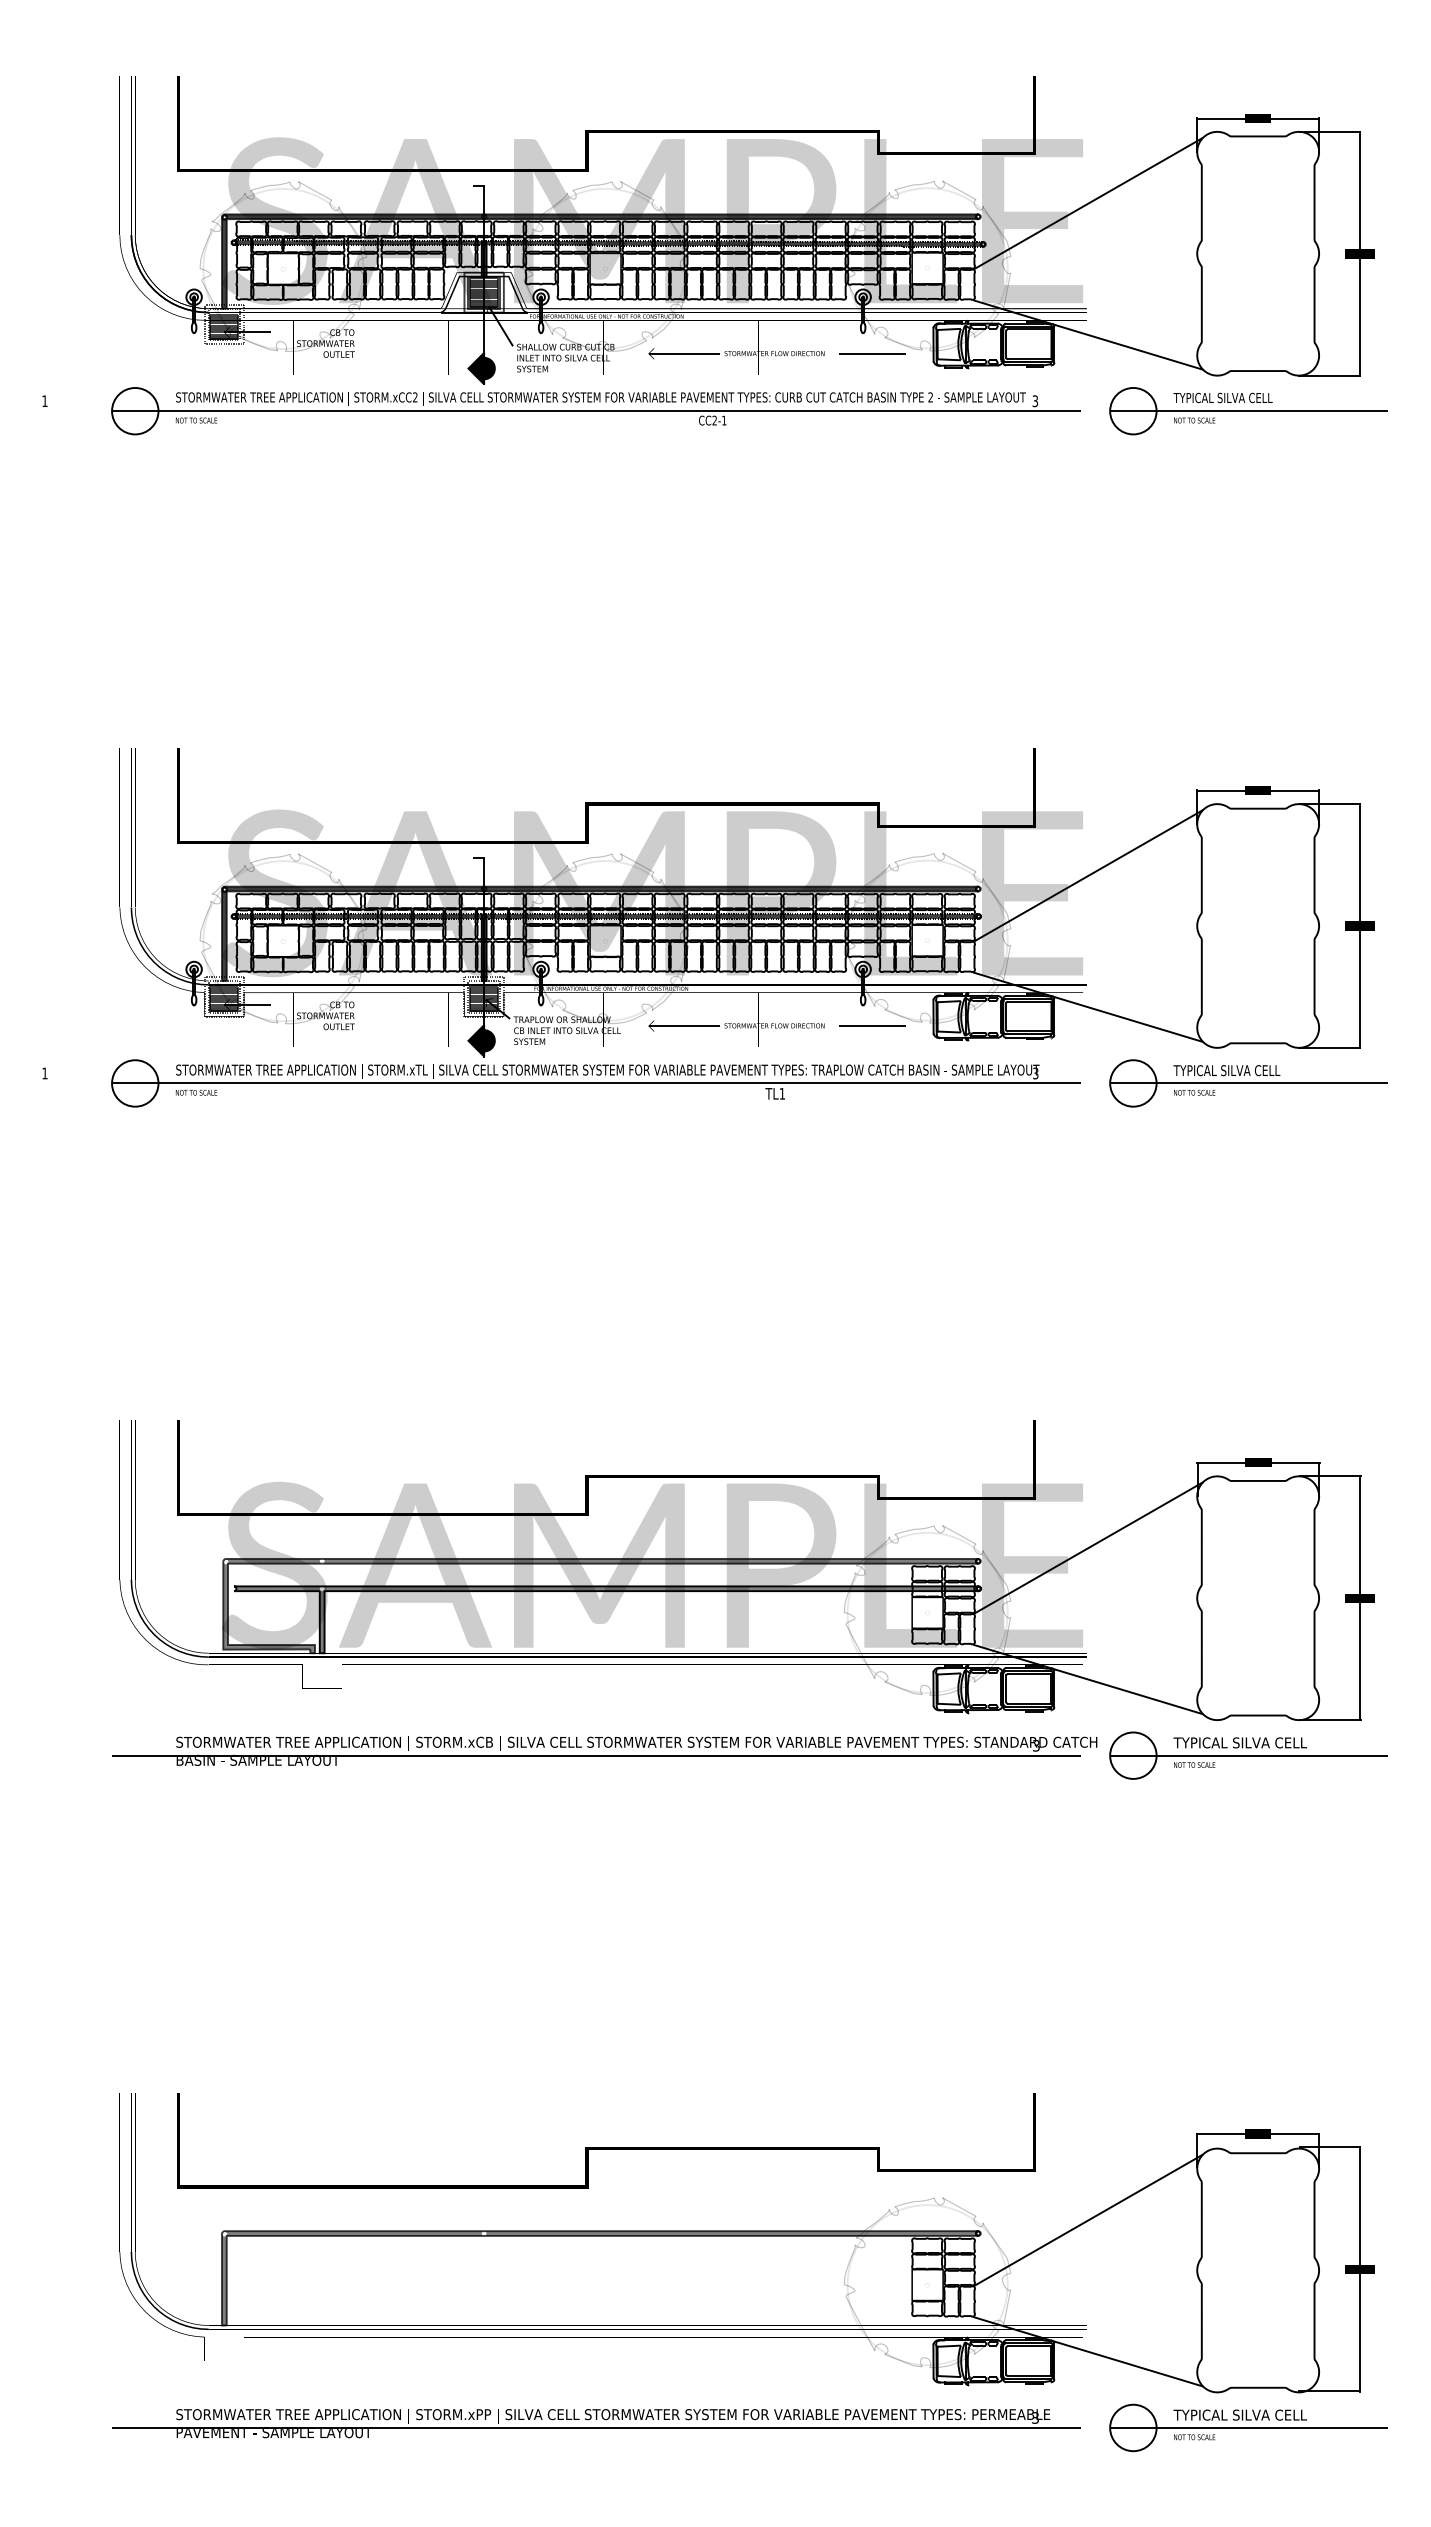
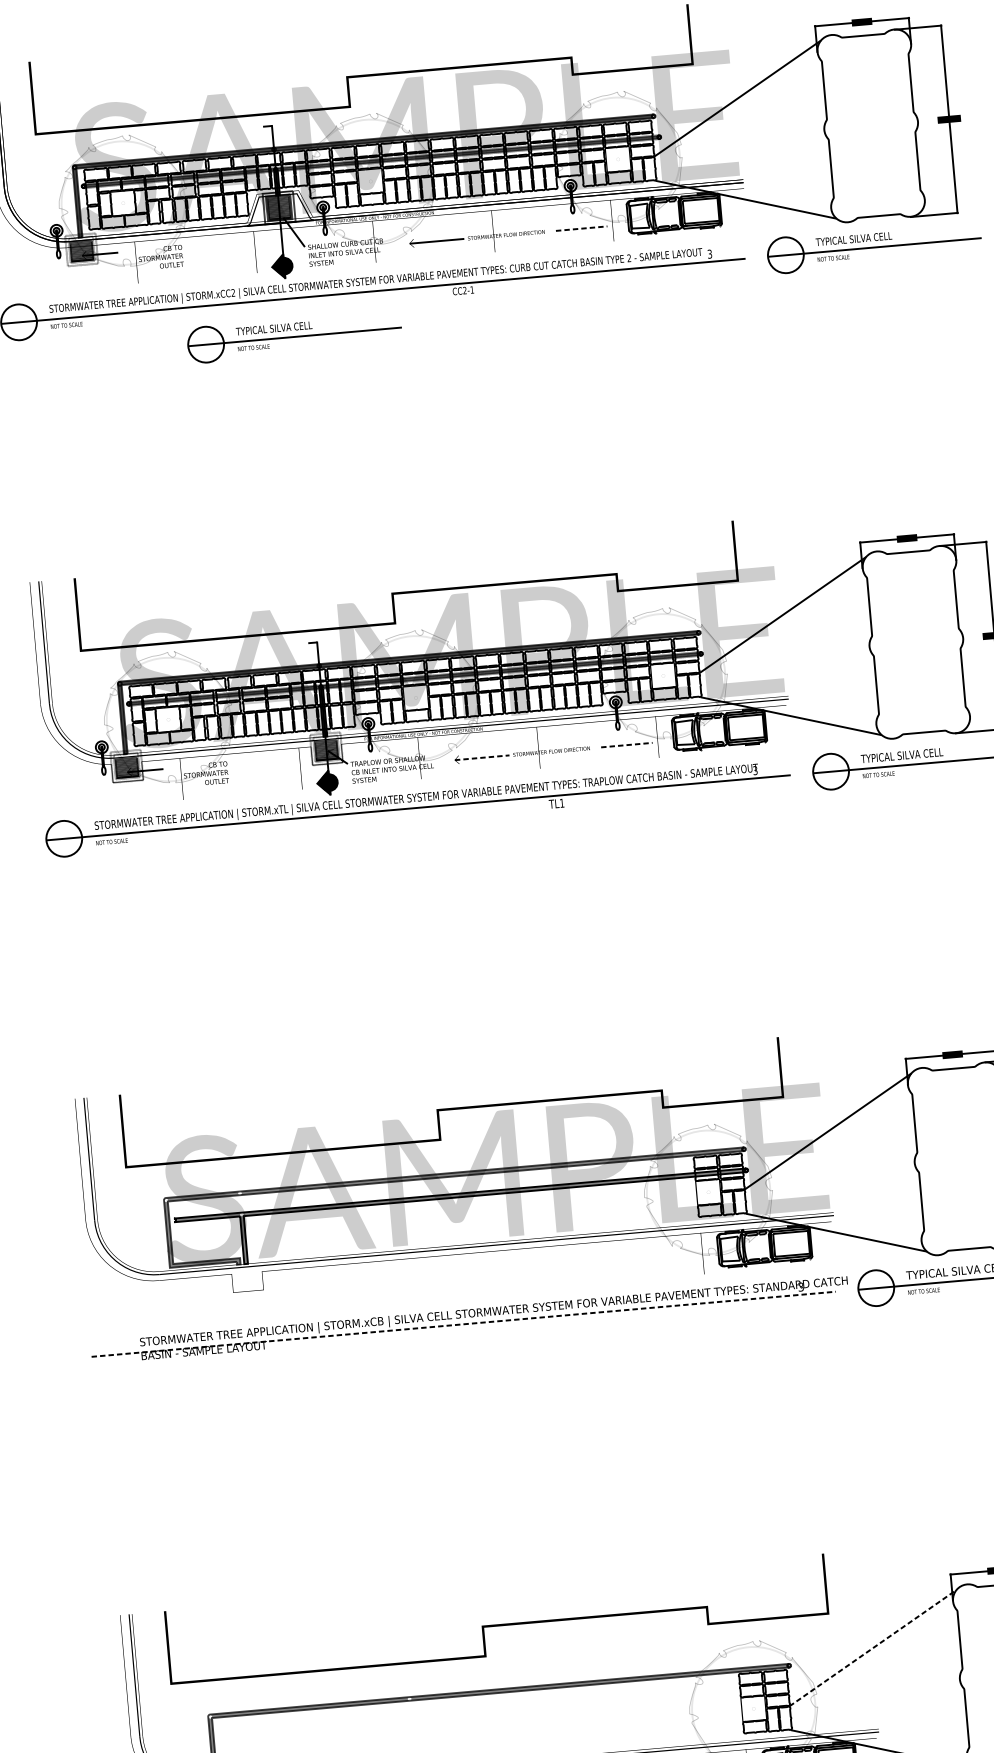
line: (872, 353) -> (581, 228), solid -> dashed
part: (489, 461) -> (294, 337), added
line: (684, 1026) -> (482, 758), solid -> dashed
line: (872, 1026) -> (626, 745), solid -> dashed
line: (596, 1755) -> (463, 1324), solid -> dashed
line: (1089, 2220) -> (873, 1648), solid -> dashed

